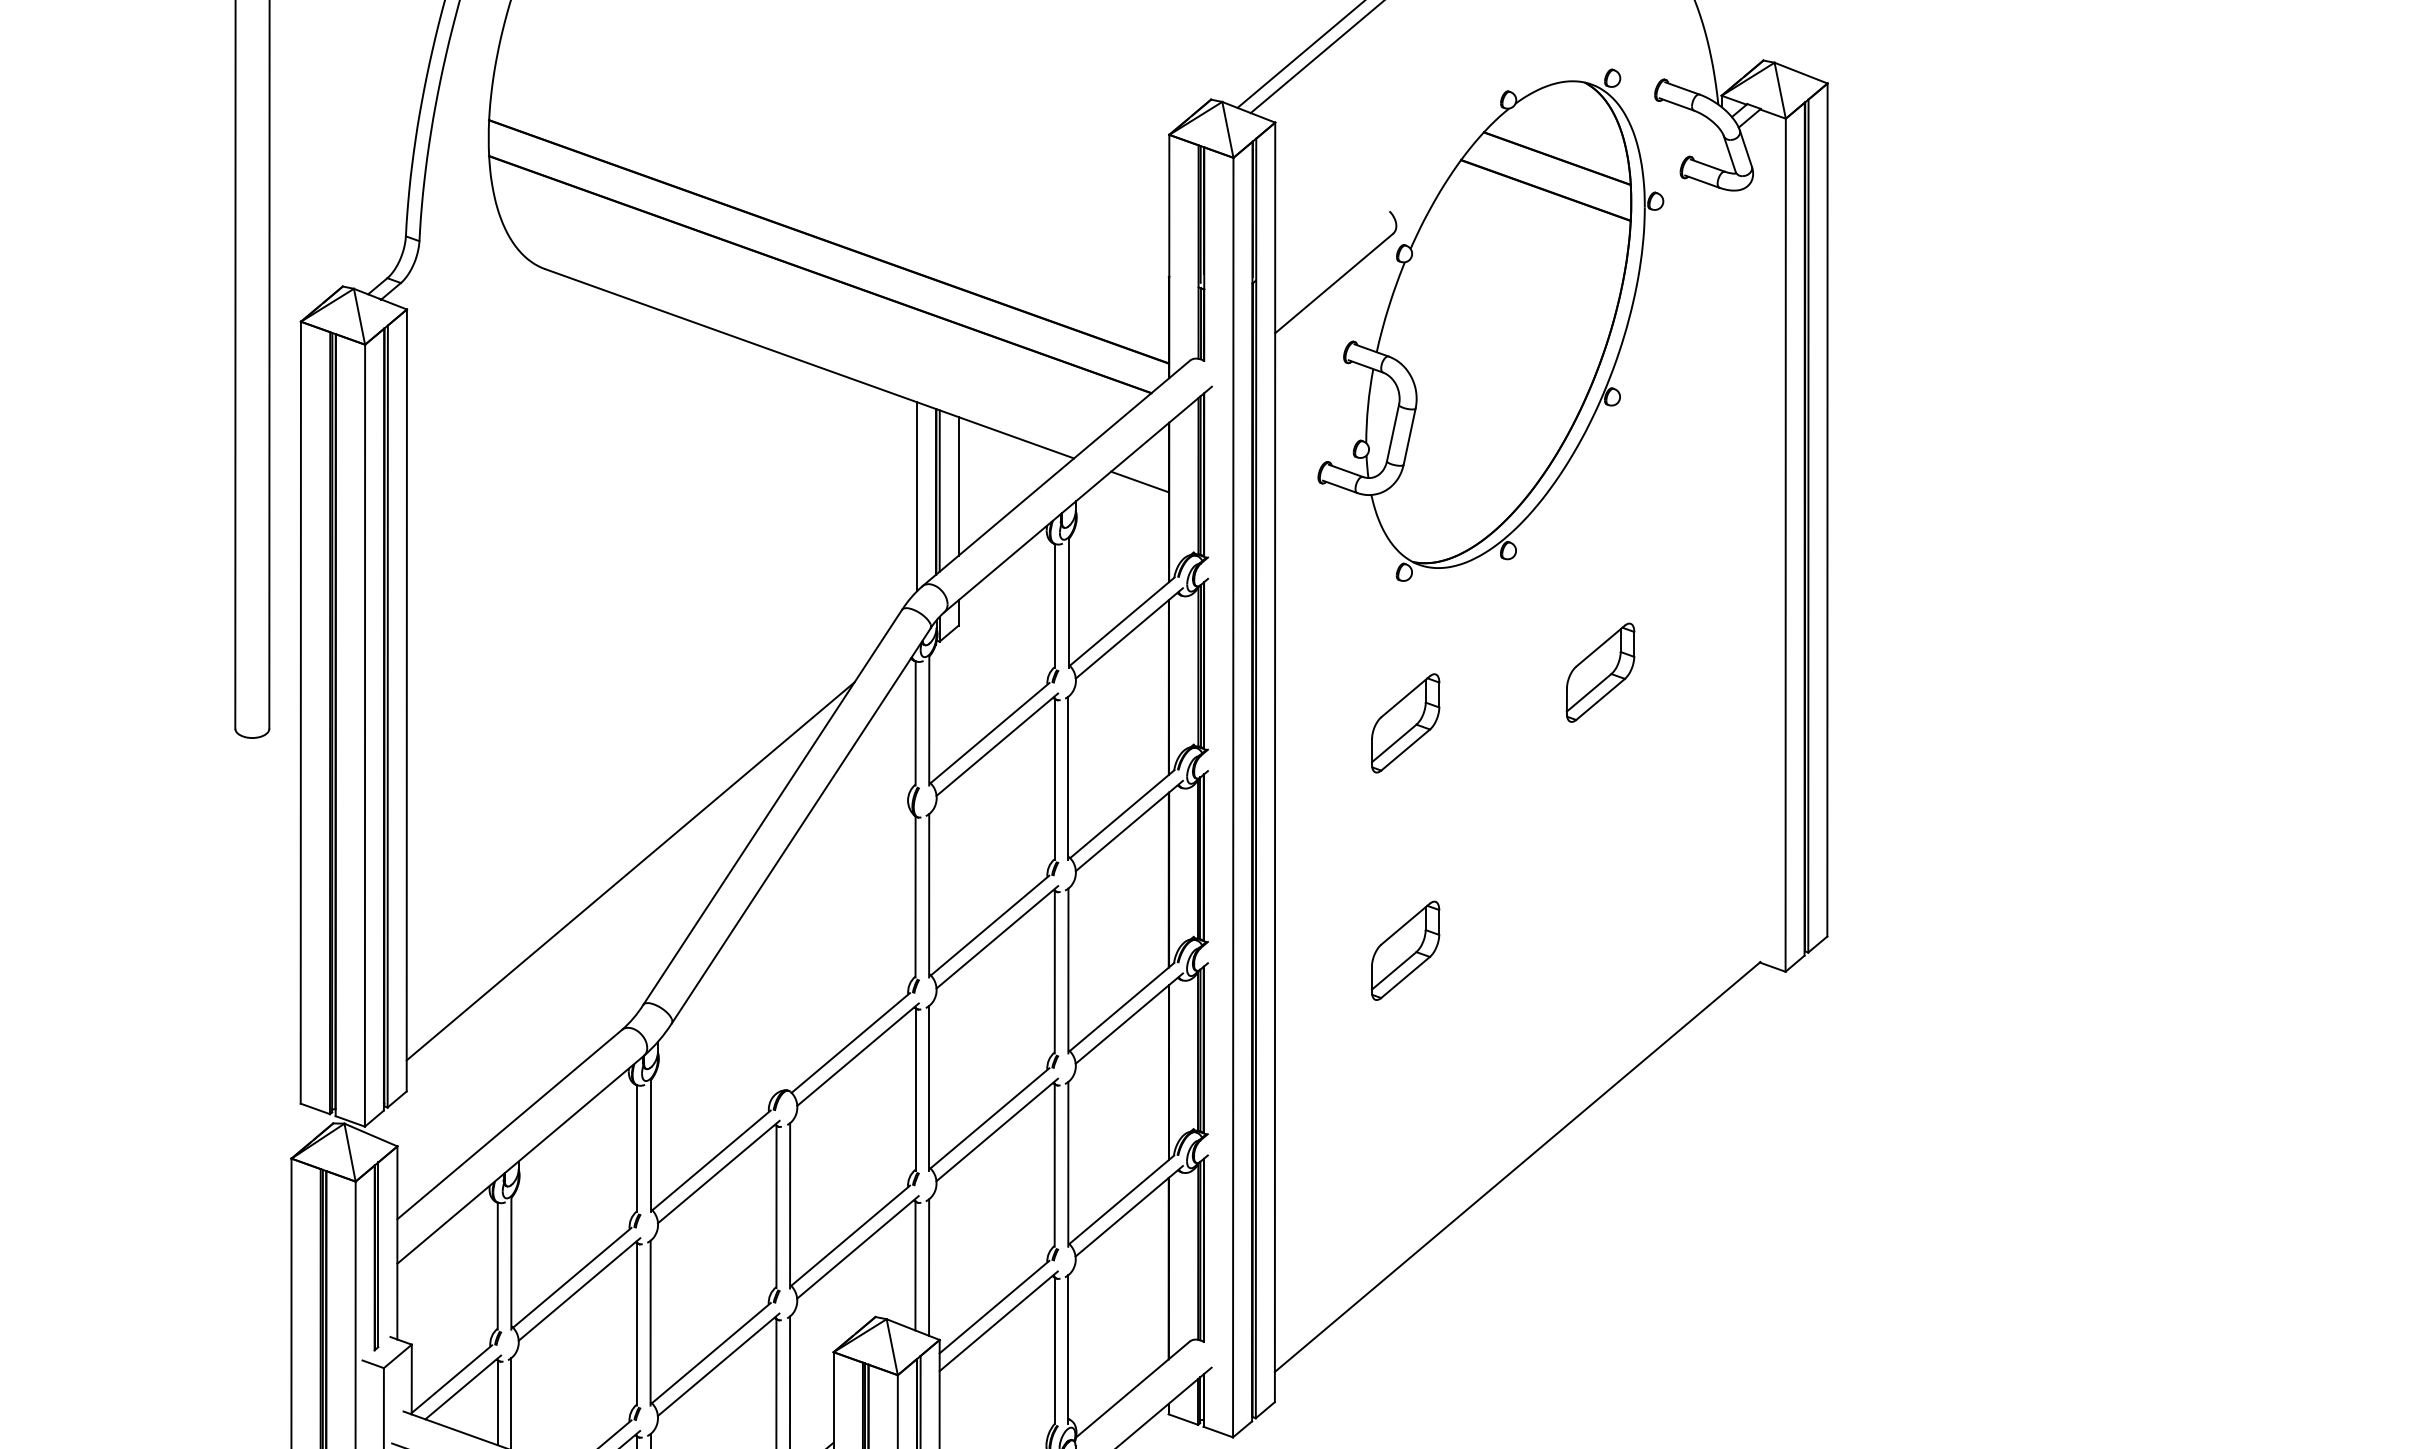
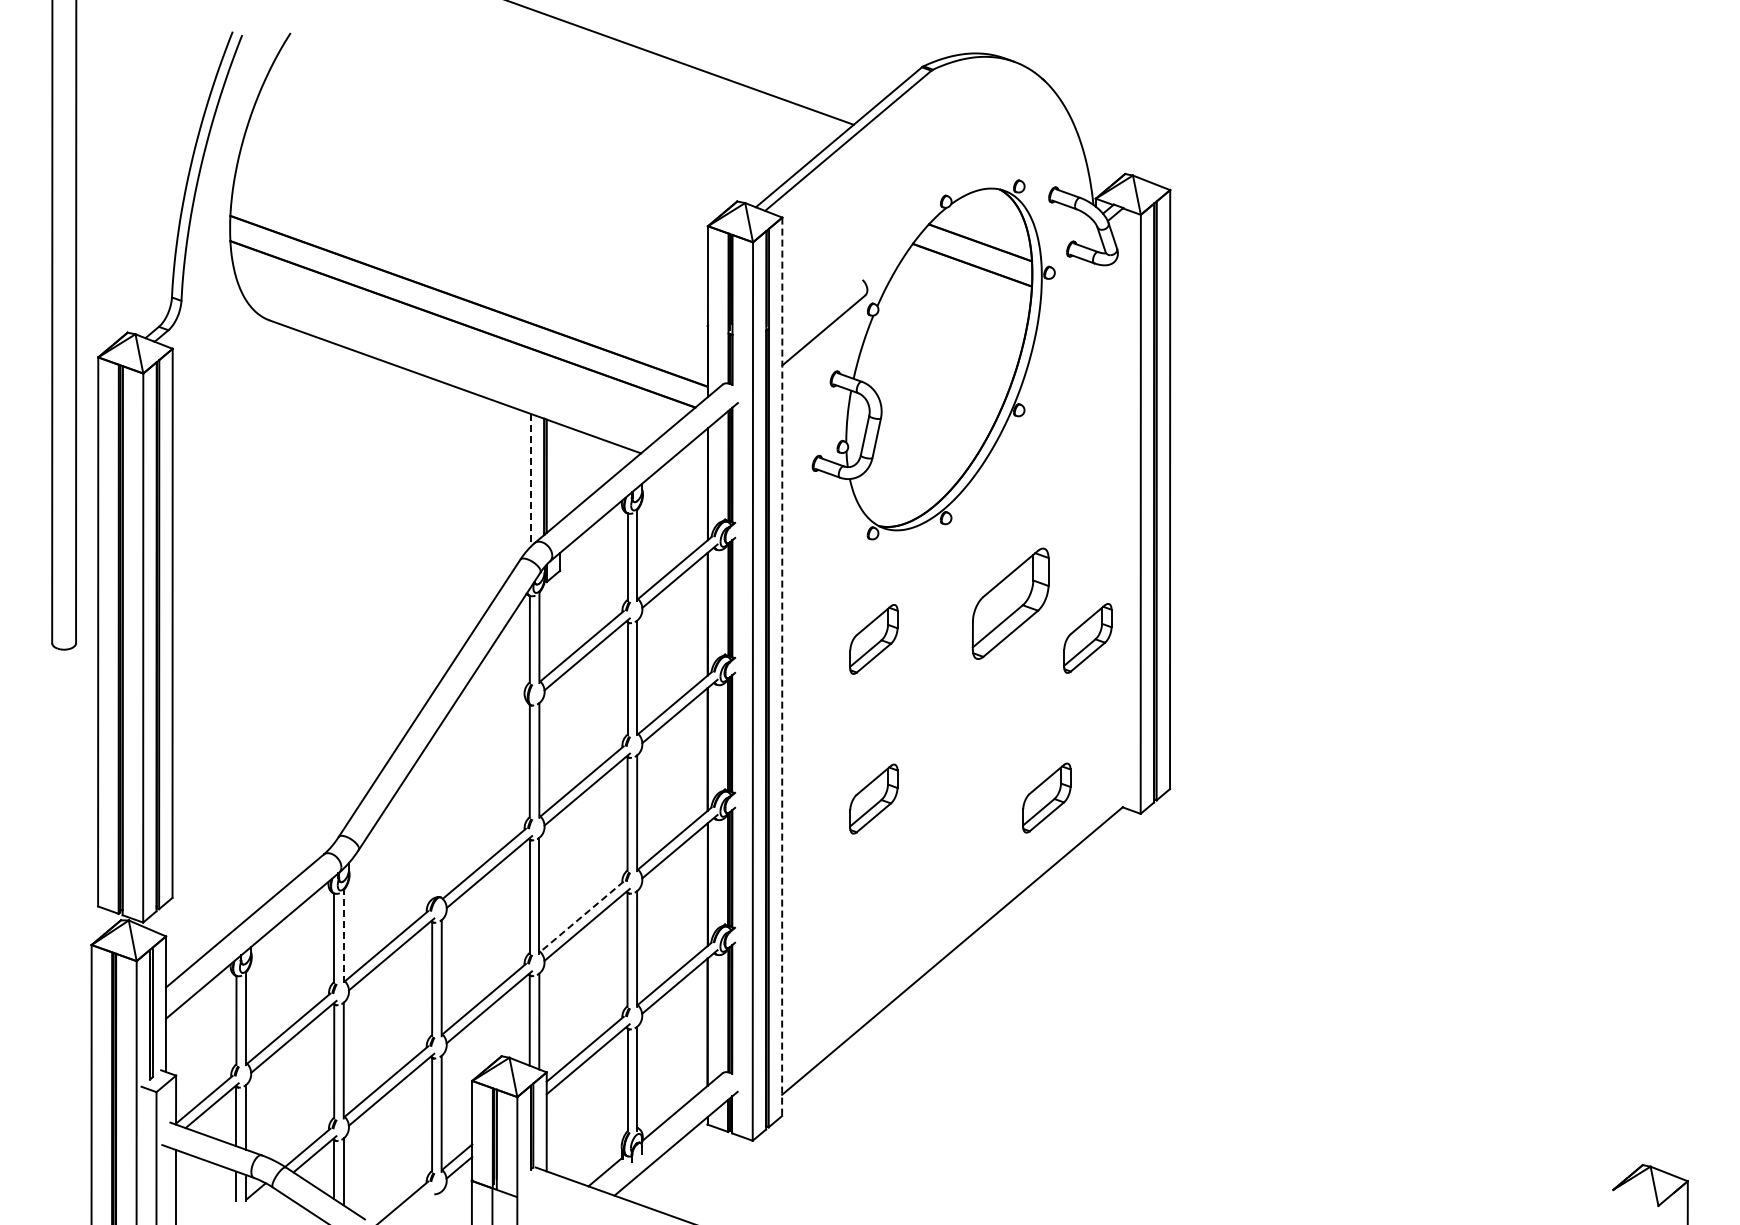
line: (1140, 481) -> (687, 469), removed
line: (959, 485) -> (560, 472), removed
line: (916, 497) -> (530, 480), solid -> dashed
part: (1600, 672) -> (1010, 603), size x1.6
part: (1709, 722) -> (1087, 638), added
line: (1275, 763) -> (782, 667), solid -> dashed
line: (630, 871) -> (329, 743), removed
part: (1651, 948) -> (1046, 797), added
line: (989, 1117) -> (581, 916), solid -> dashed
line: (650, 1145) -> (343, 935), solid -> dashed

